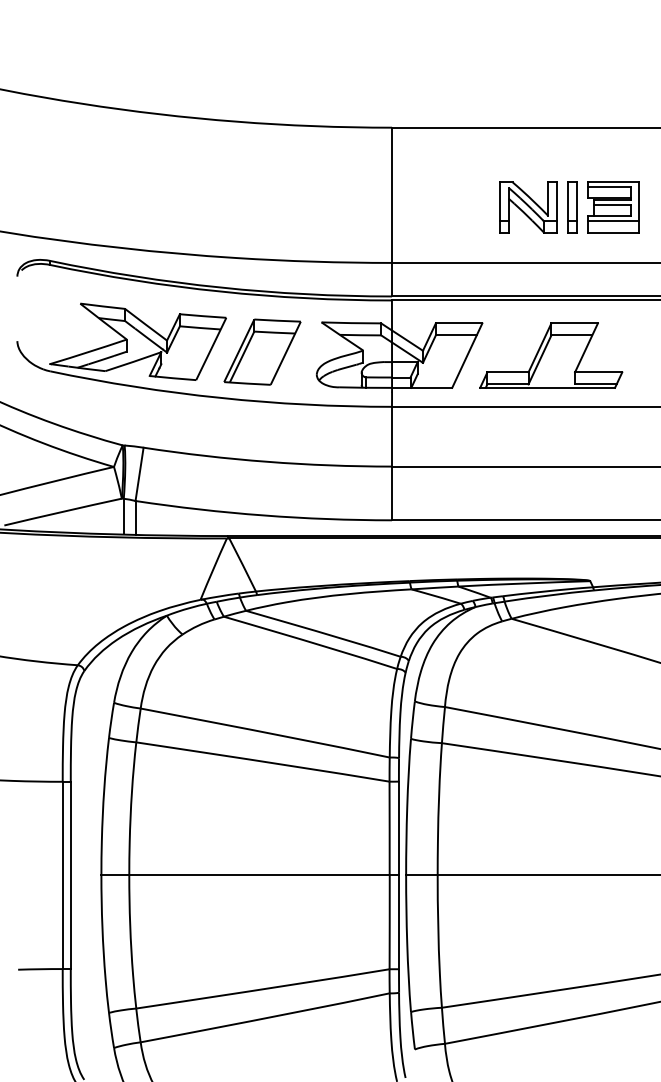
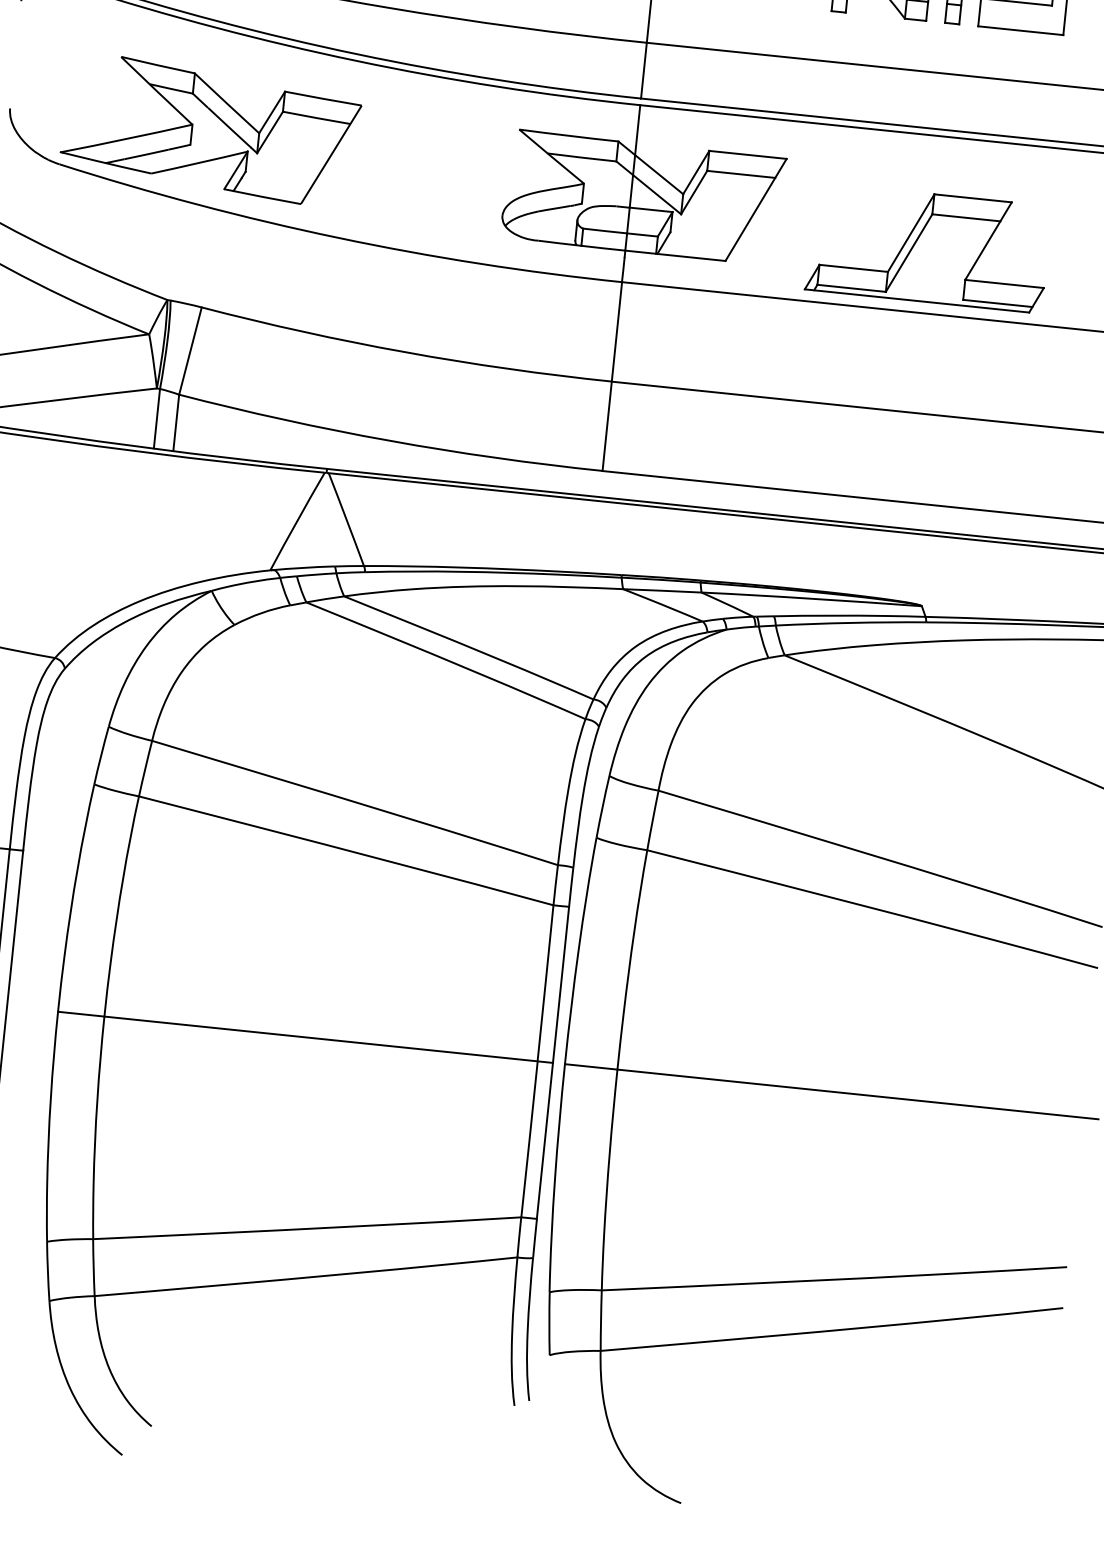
line: (613, 221) -> (1022, 11), removed
part: (262, 351) -> (416, 167), removed
part: (551, 355) -> (929, 247), moved

